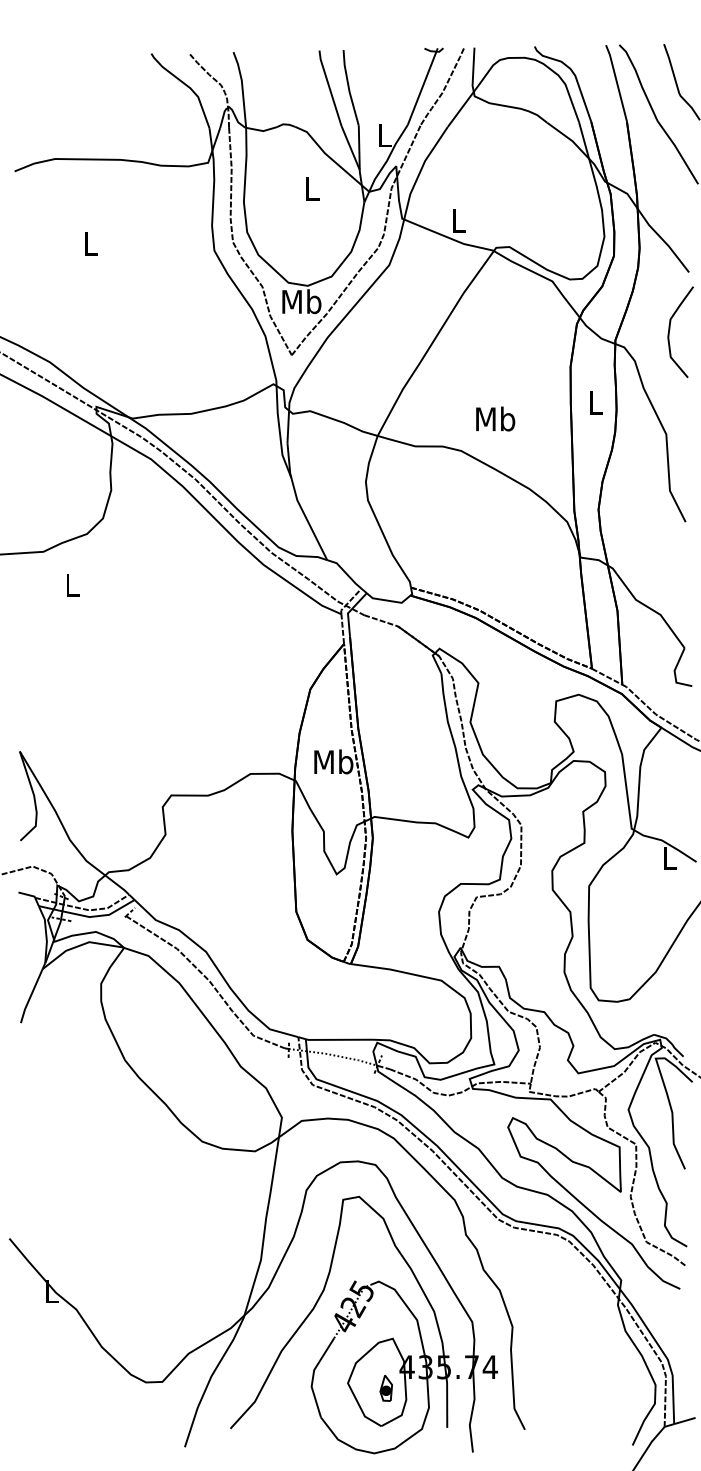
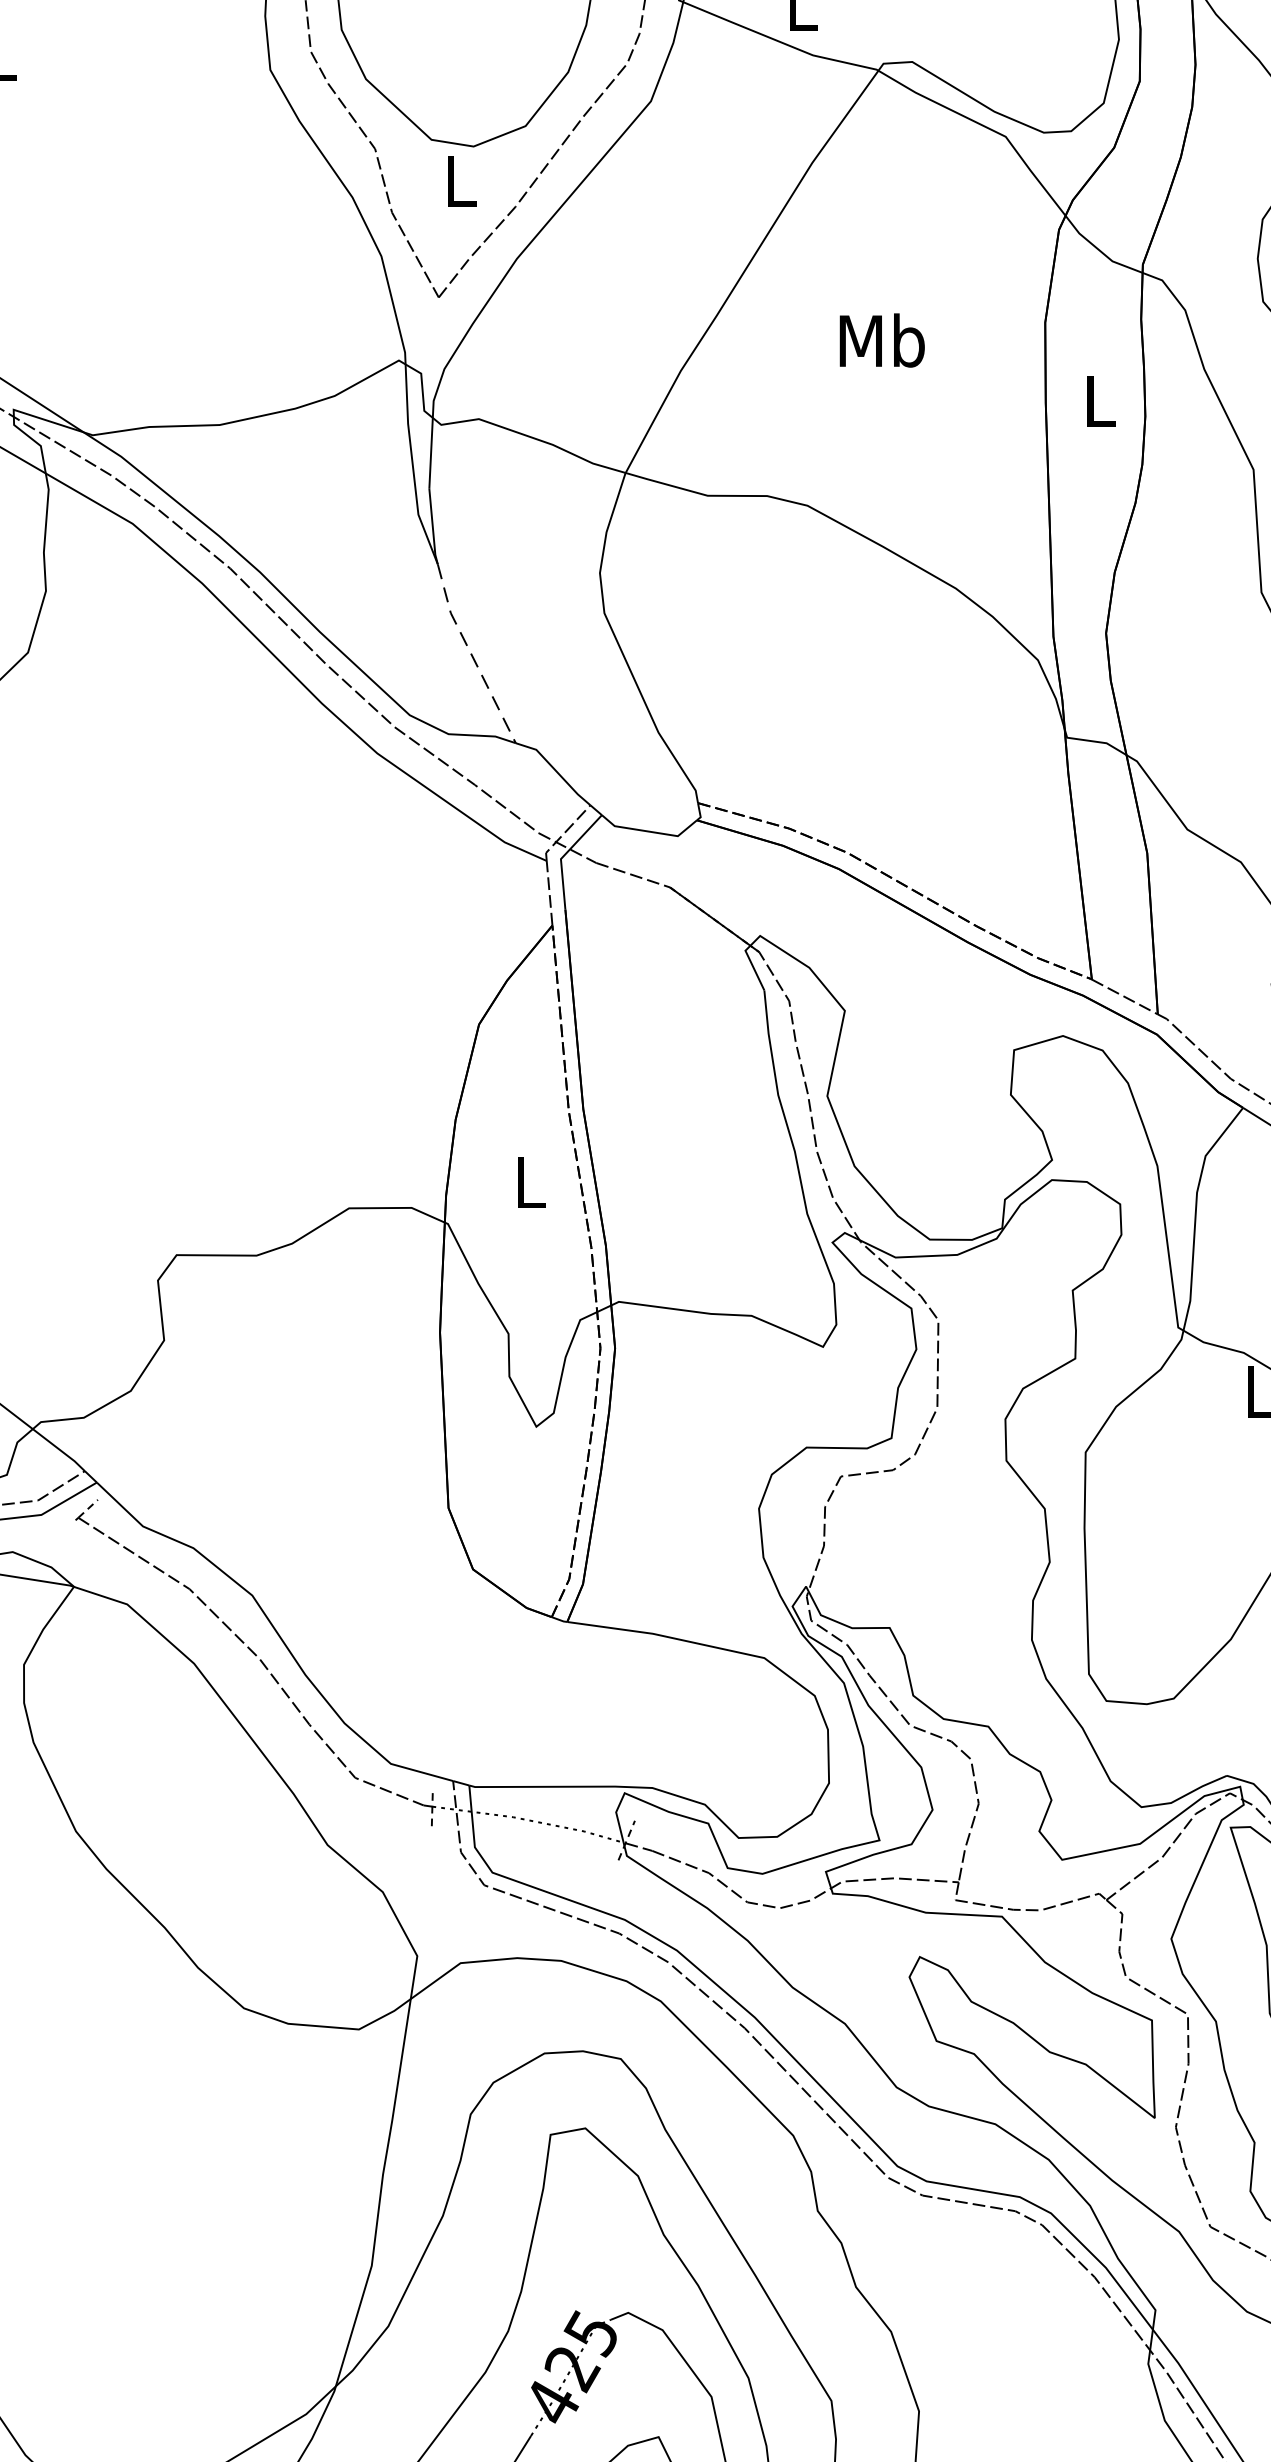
text: (301, 301) -> (459, 180), Mb -> L
text: (495, 418) -> (881, 339), moved
line: (306, 519) -> (470, 654), solid -> dashed
text: (333, 761) -> (529, 1181), Mb -> L

